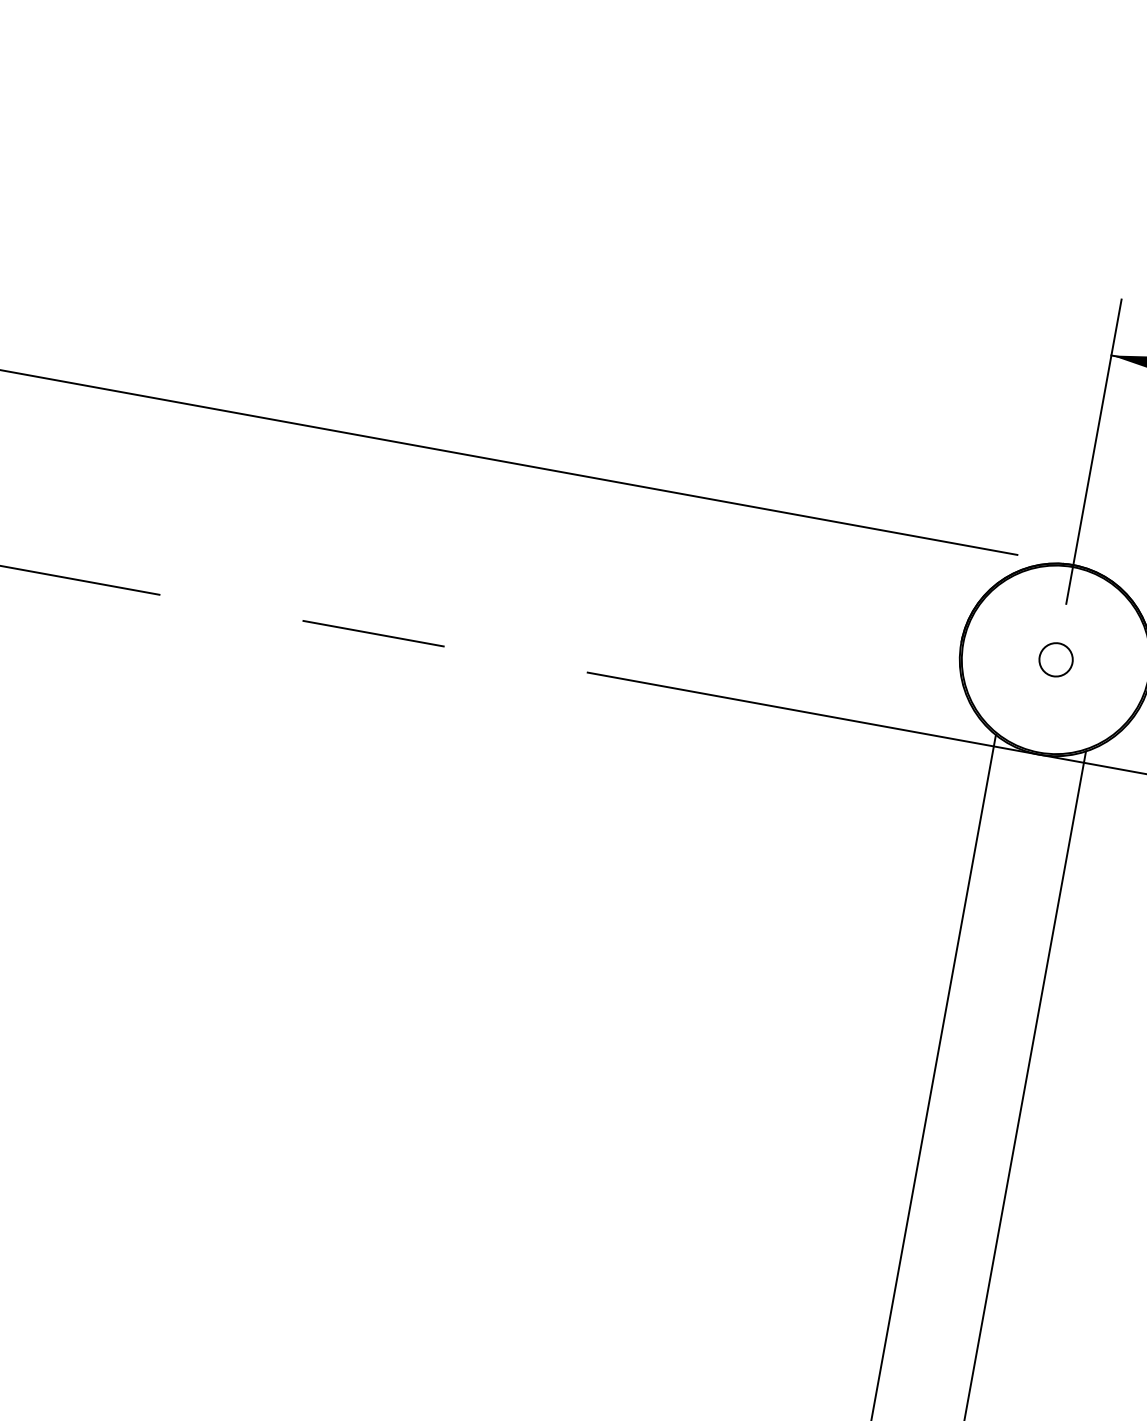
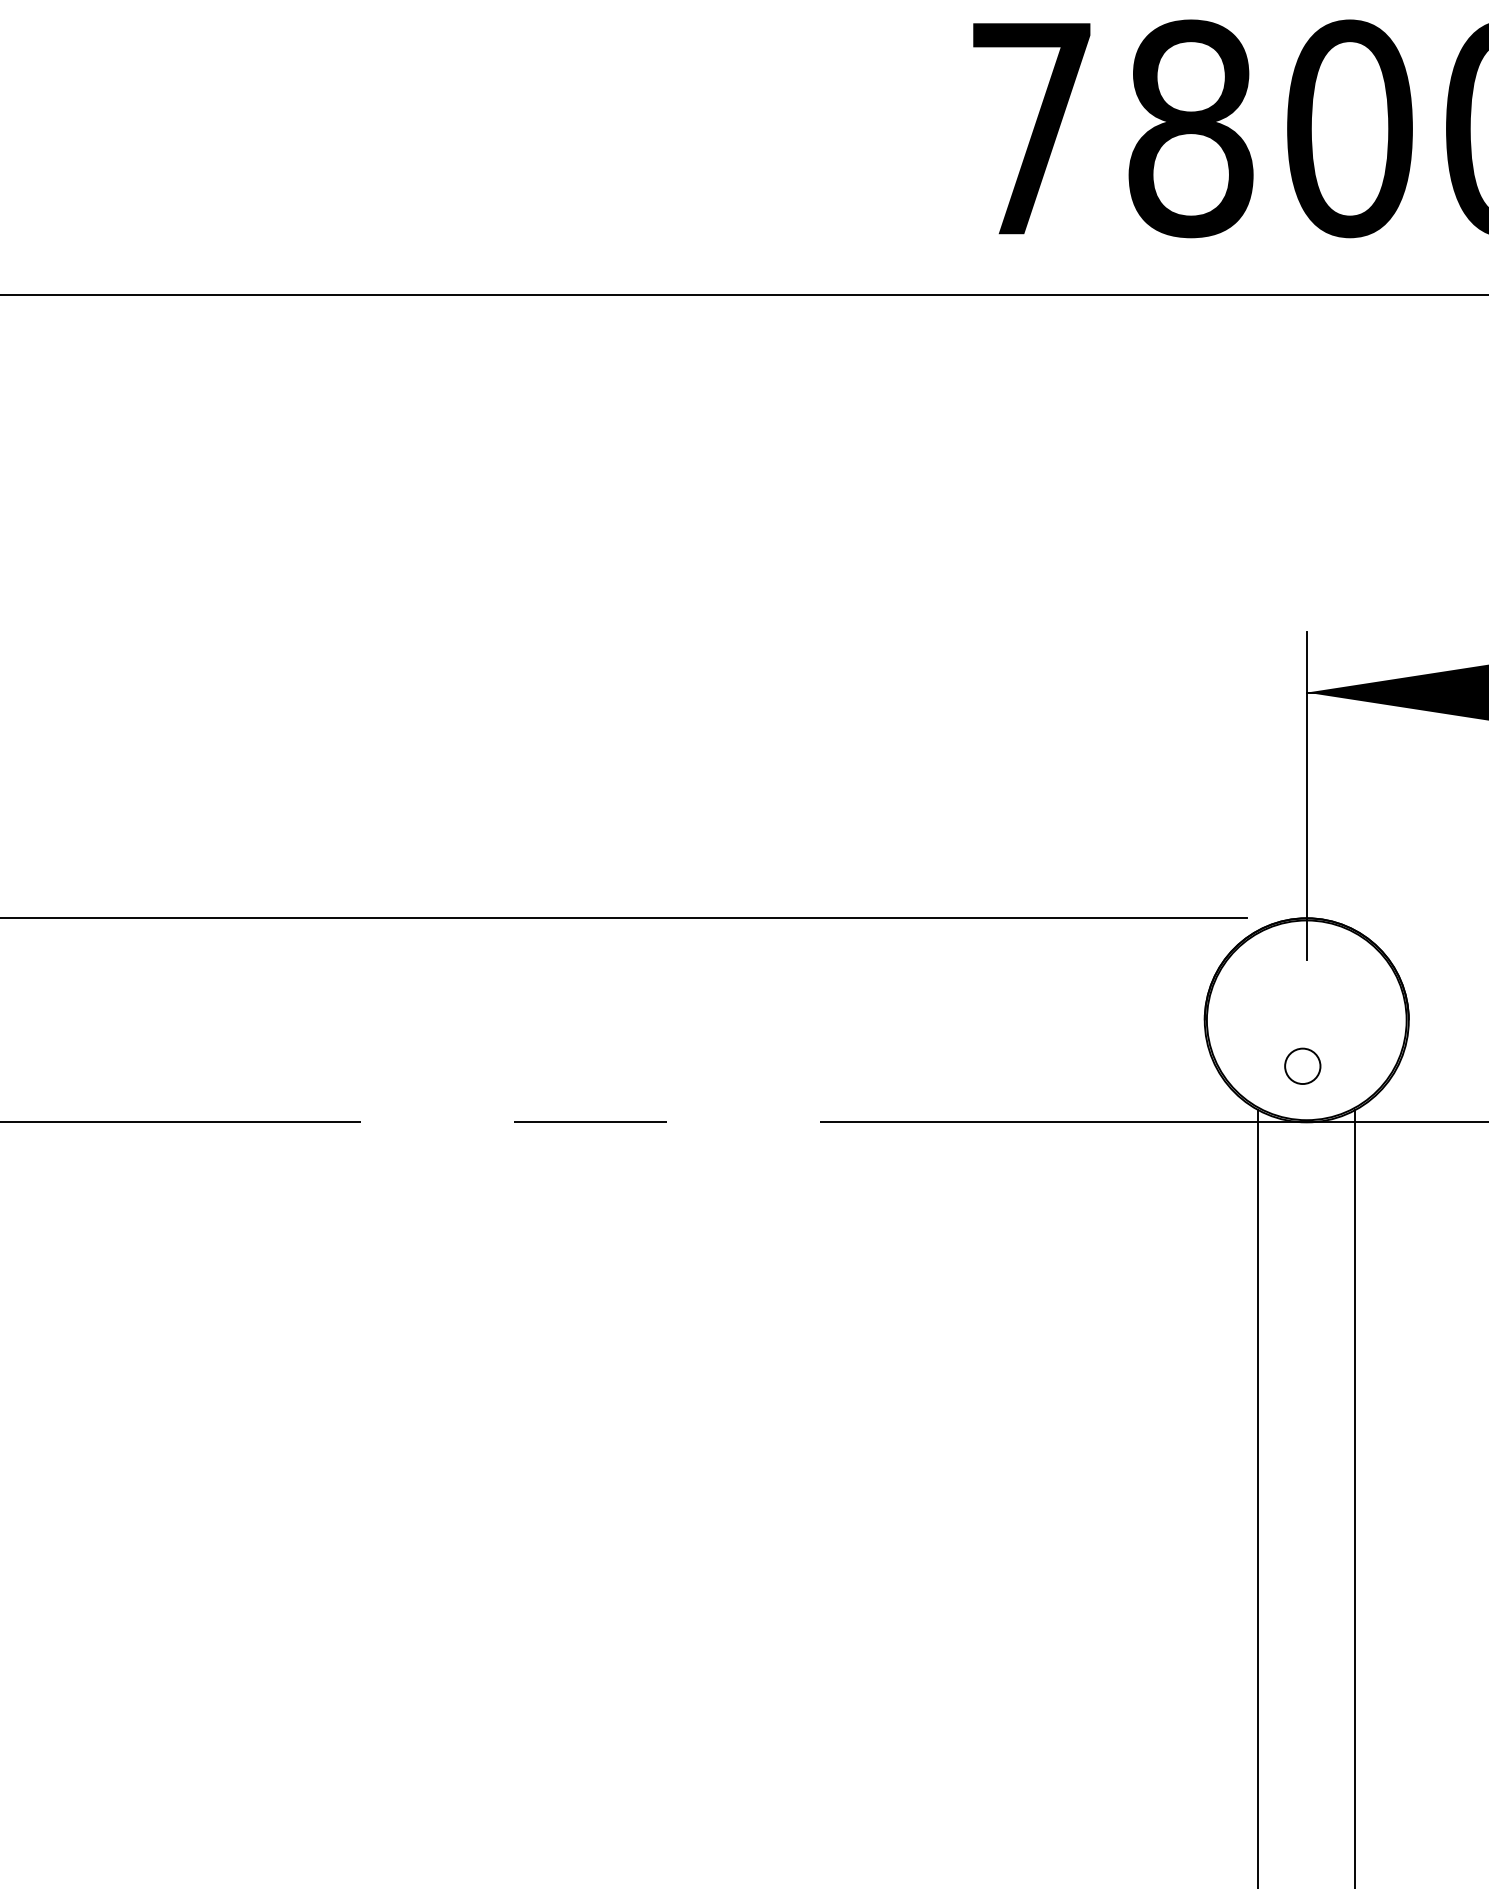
circle: (1055, 659) -> (1302, 1065), moved

